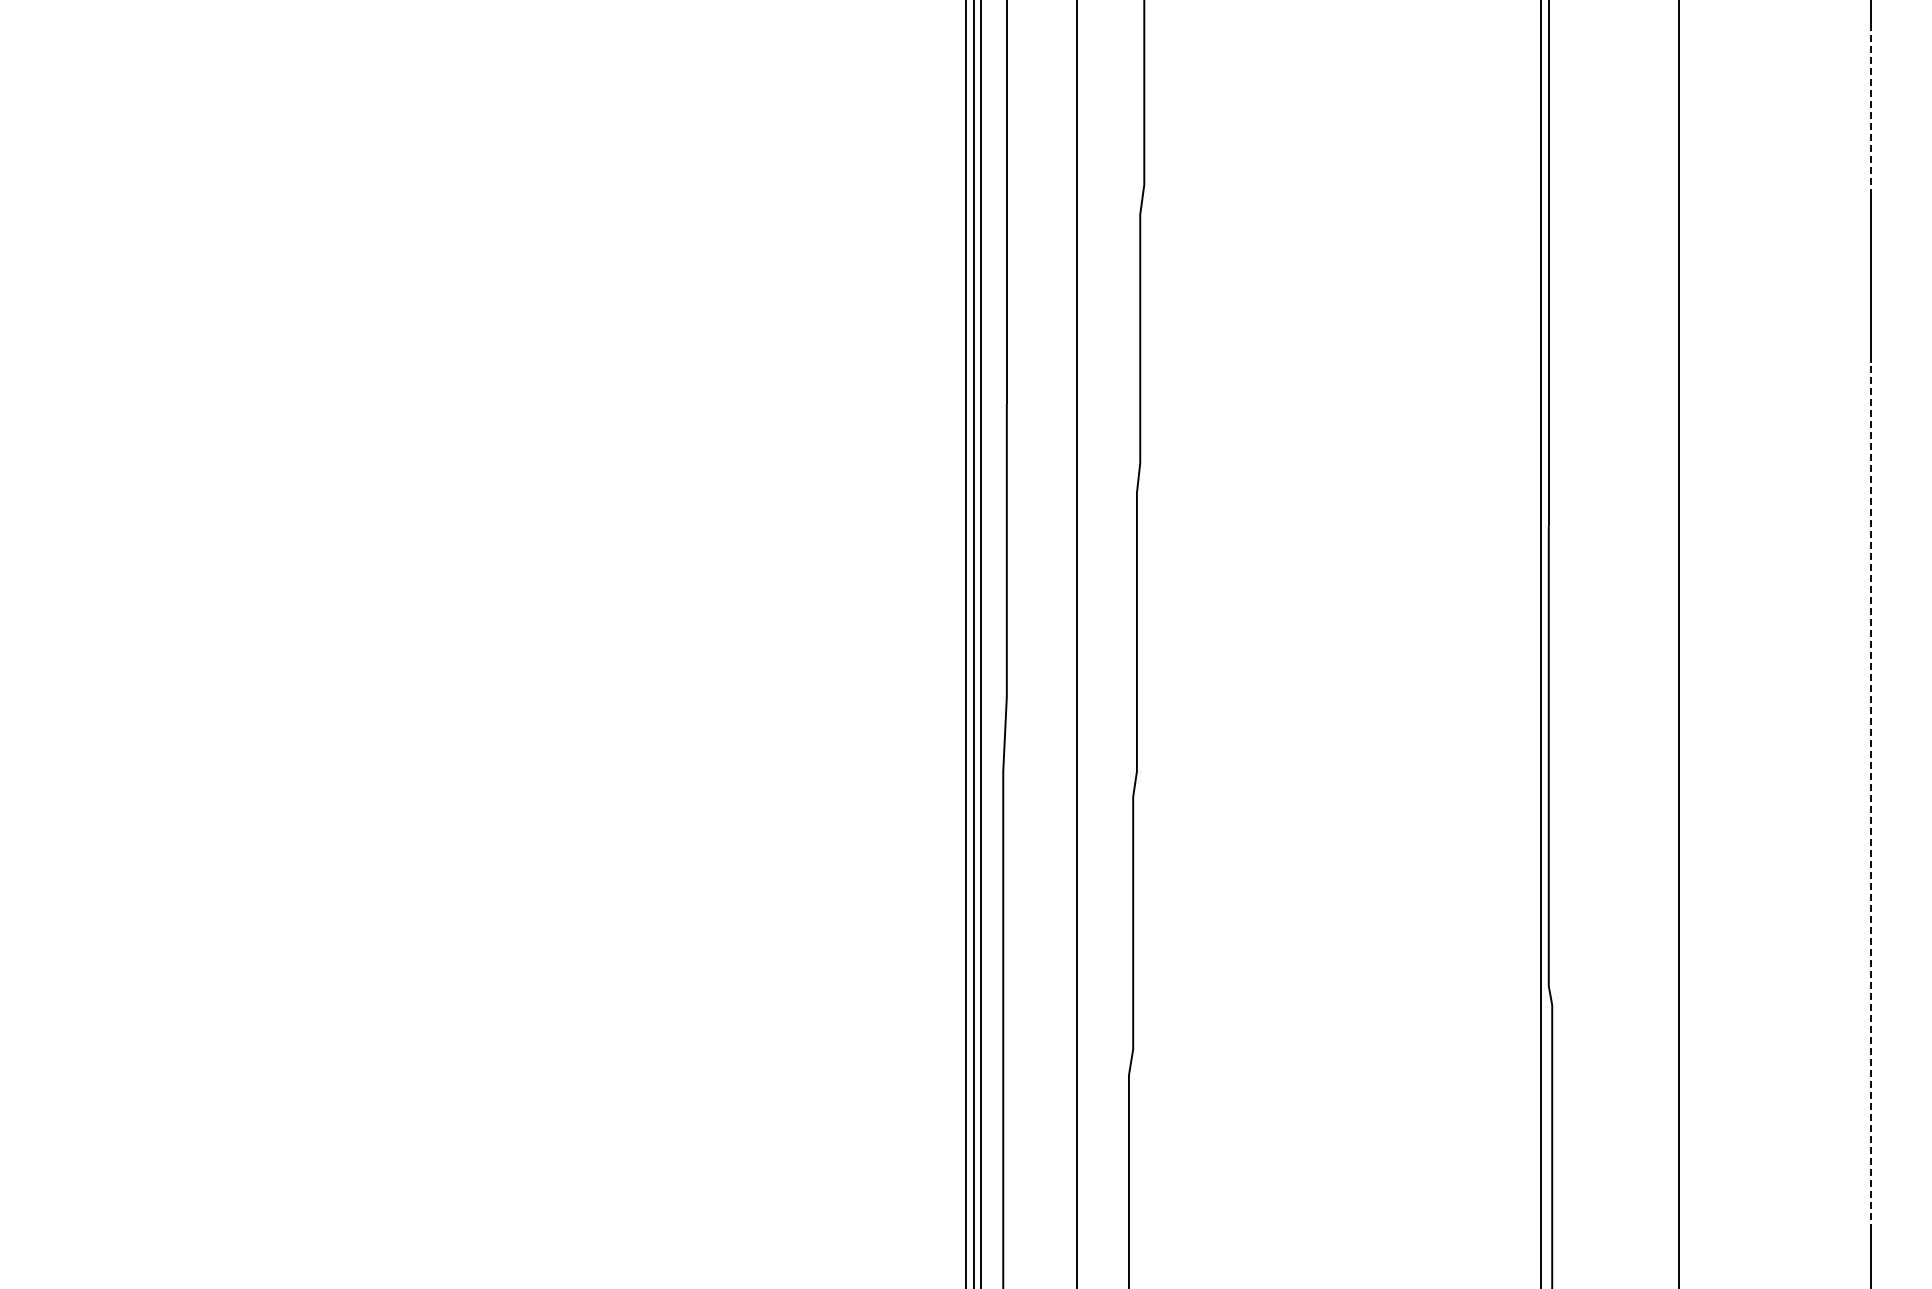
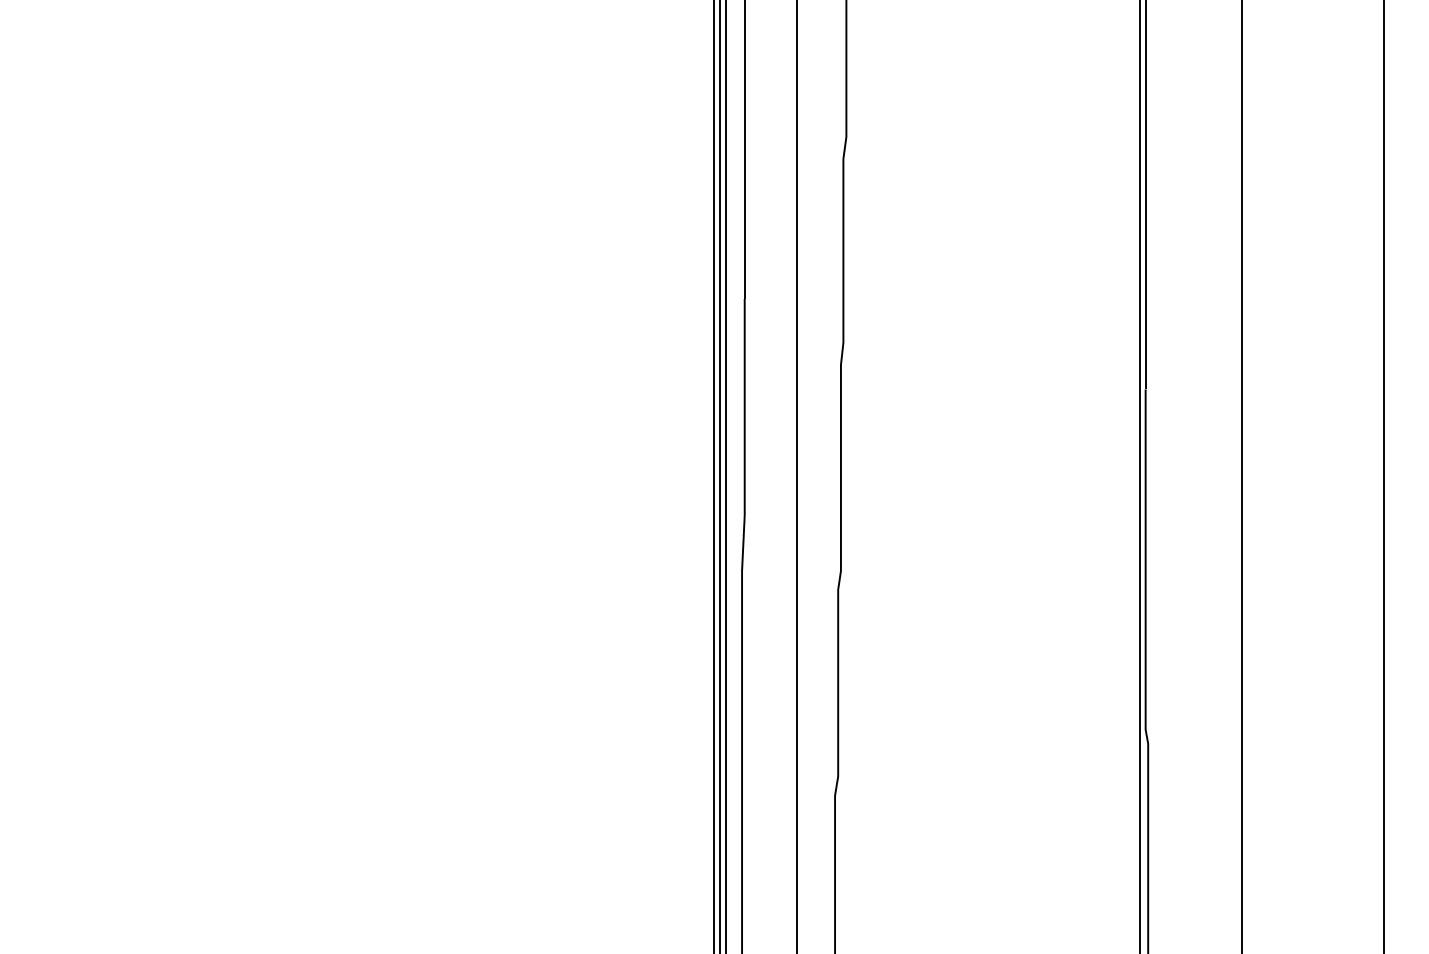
line: (1871, 109) -> (1384, 81), dashed -> solid
line: (1871, 796) -> (1384, 589), dashed -> solid

